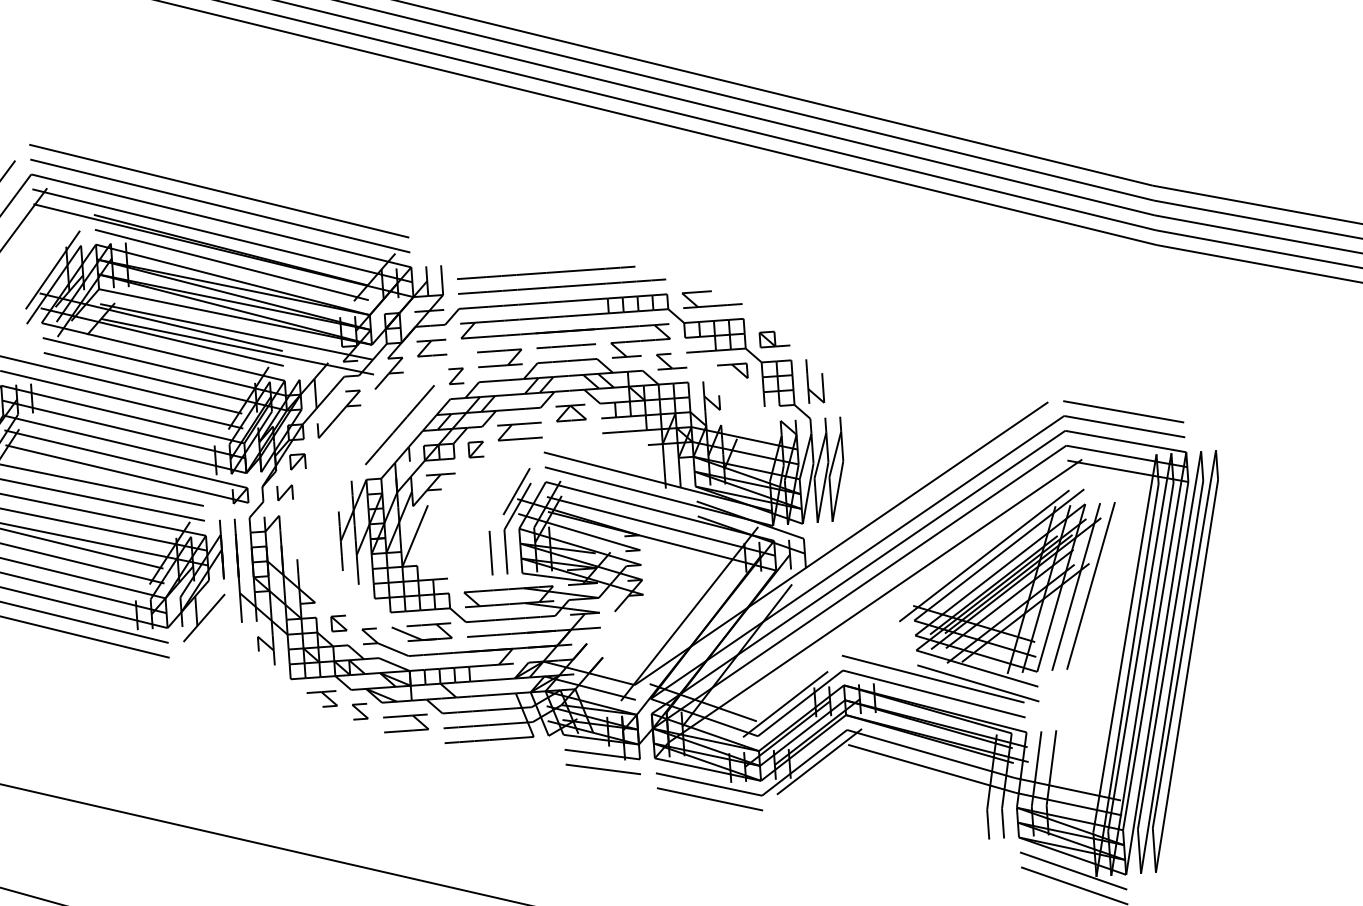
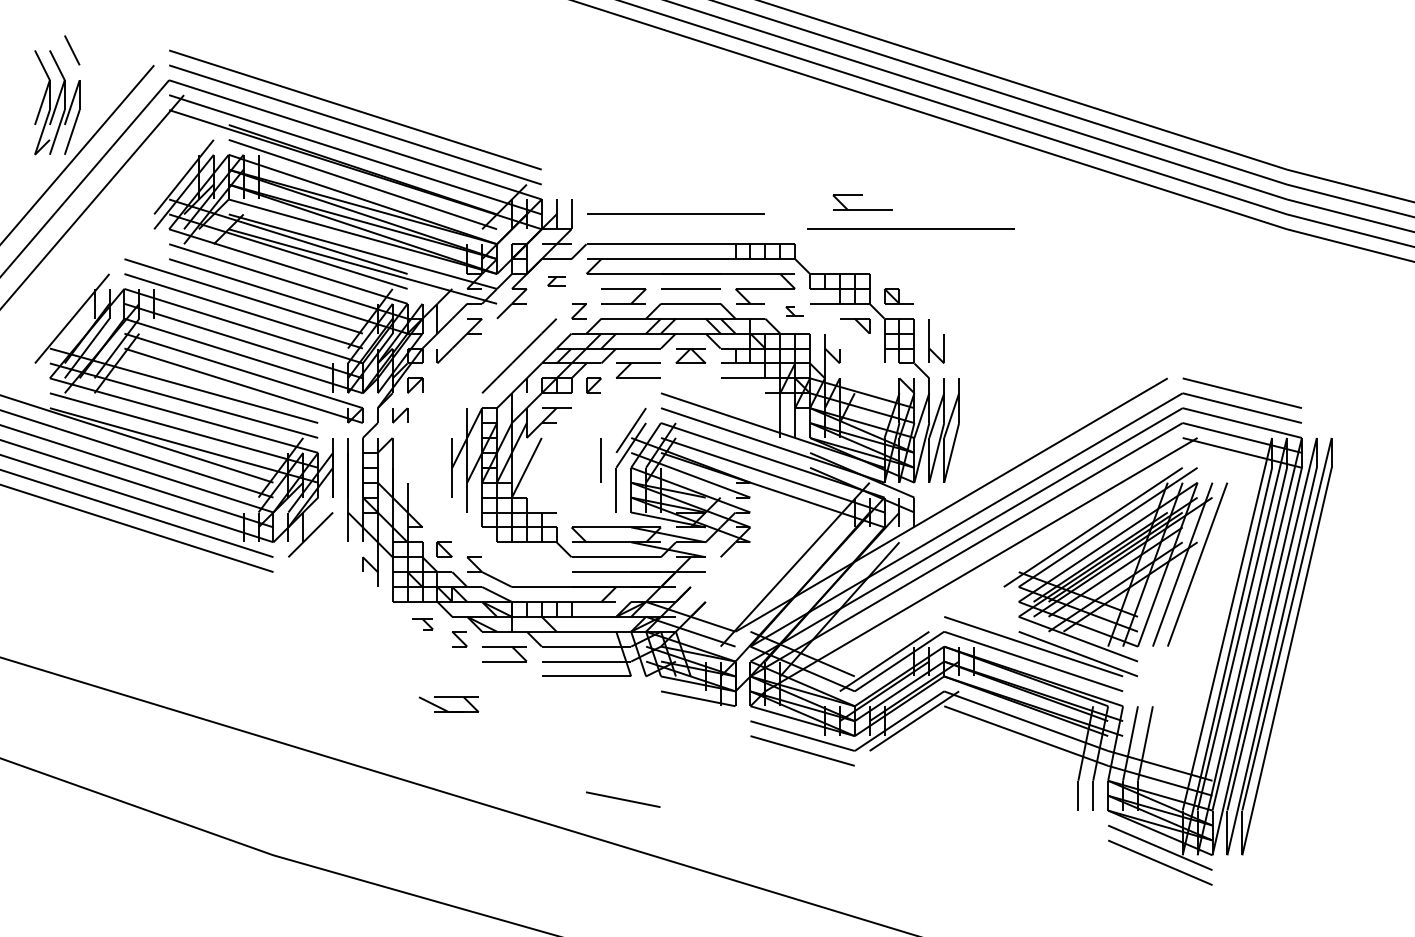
line: (561, 285) -> (910, 228), moved
part: (711, 291) -> (862, 195), moved
part: (431, 348) -> (556, 281), size x0.6
part: (671, 361) -> (794, 311), size x0.6
line: (490, 553) -> (600, 460), moved
part: (422, 632) -> (449, 704), moved
part: (322, 699) -> (422, 624), size x0.7
line: (603, 769) -> (623, 799), moved

